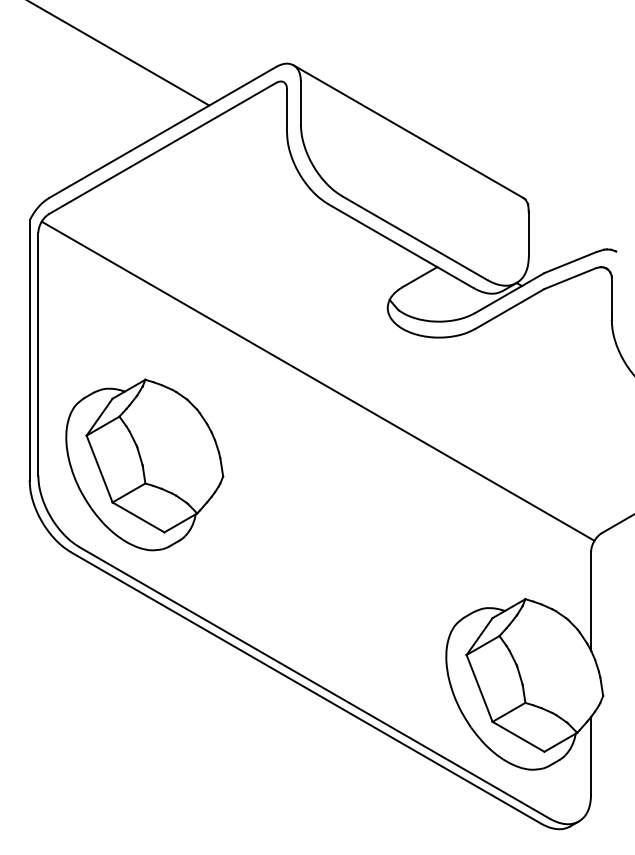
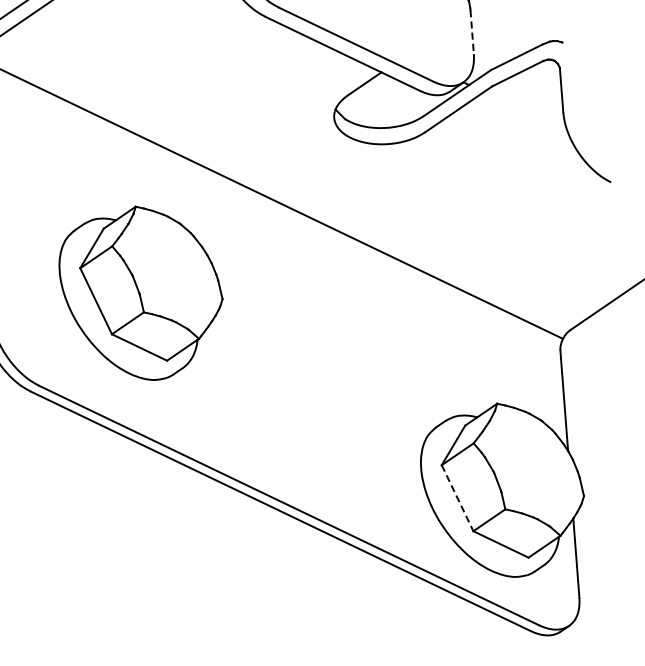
line: (528, 234) -> (471, 32), solid -> dashed
part: (144, 464) -> (141, 293), moved
line: (479, 688) -> (457, 498), solid -> dashed

